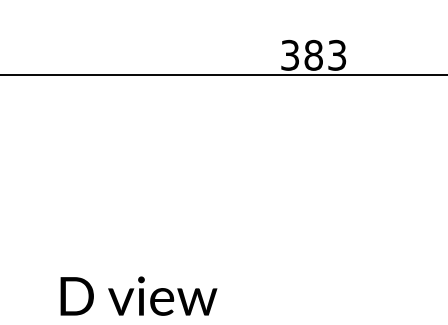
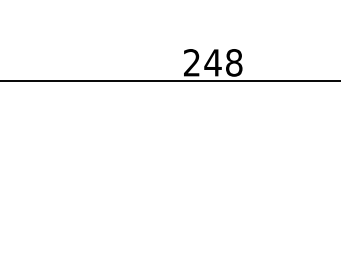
text: (313, 54) -> (212, 62), 383 -> 248

